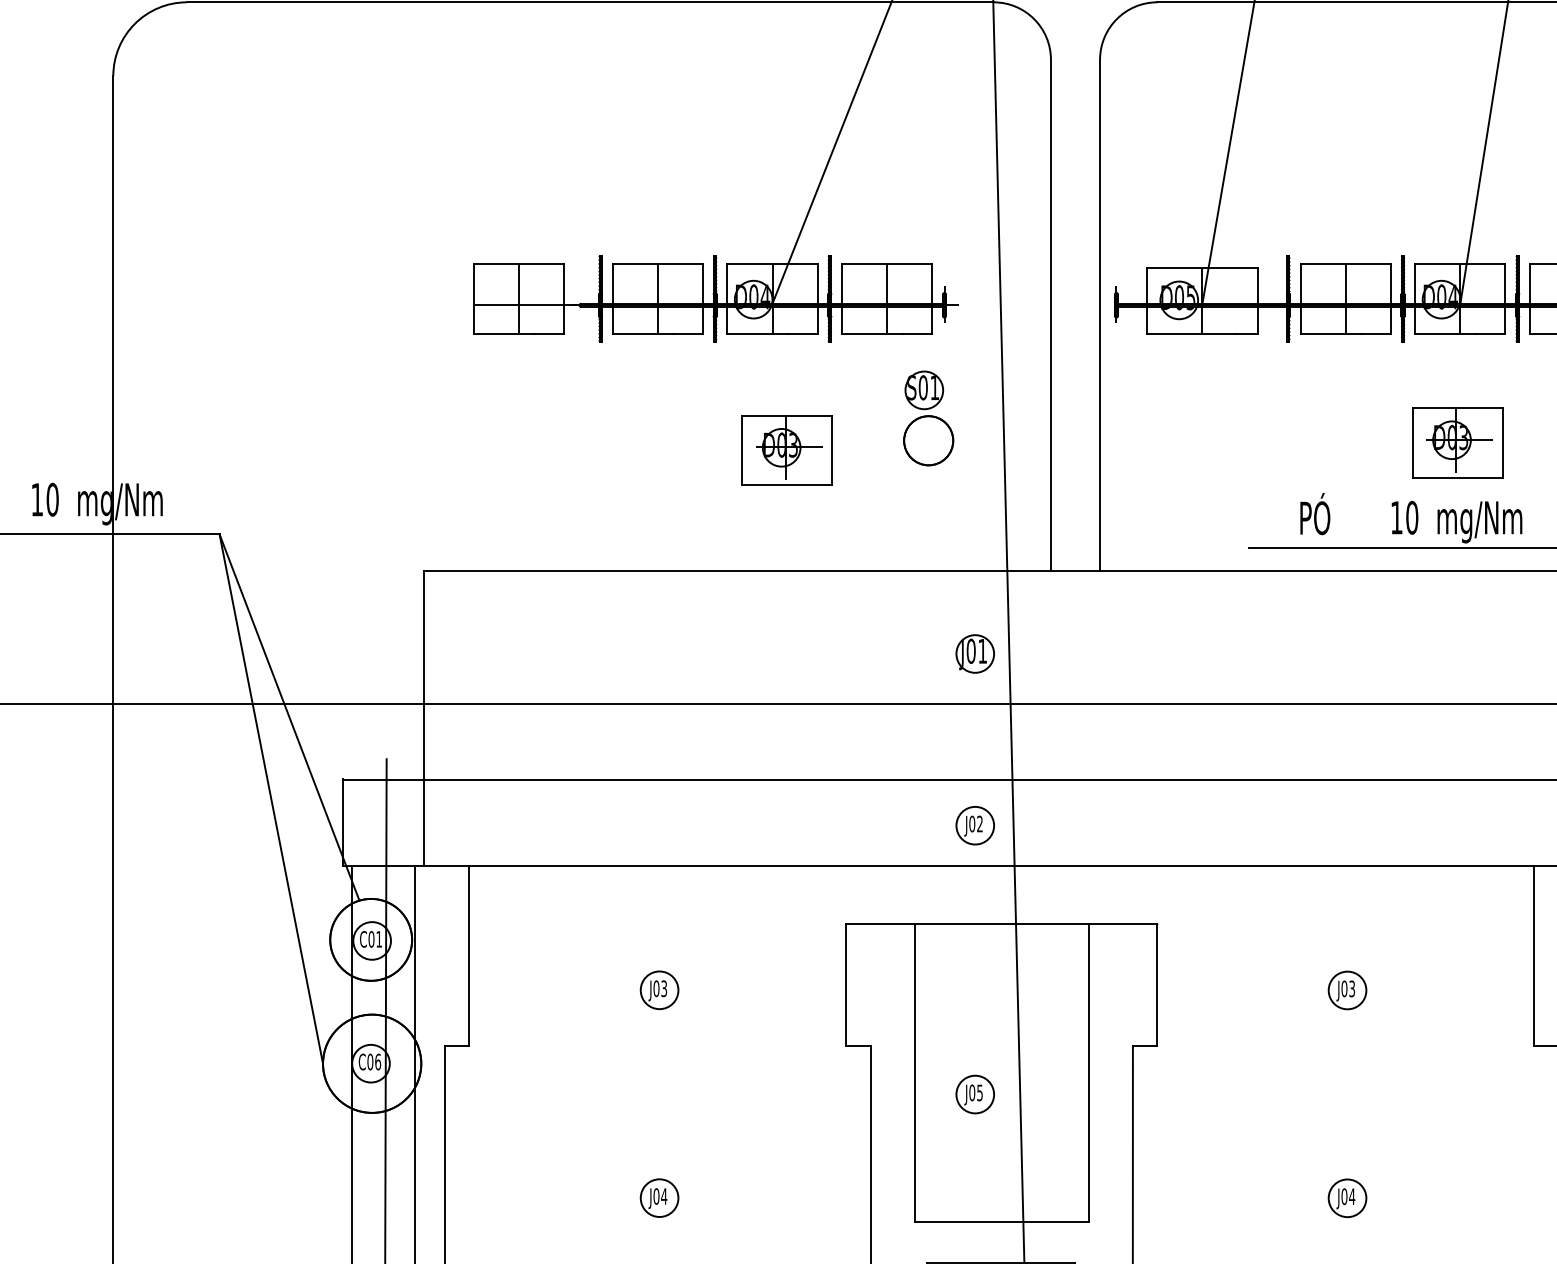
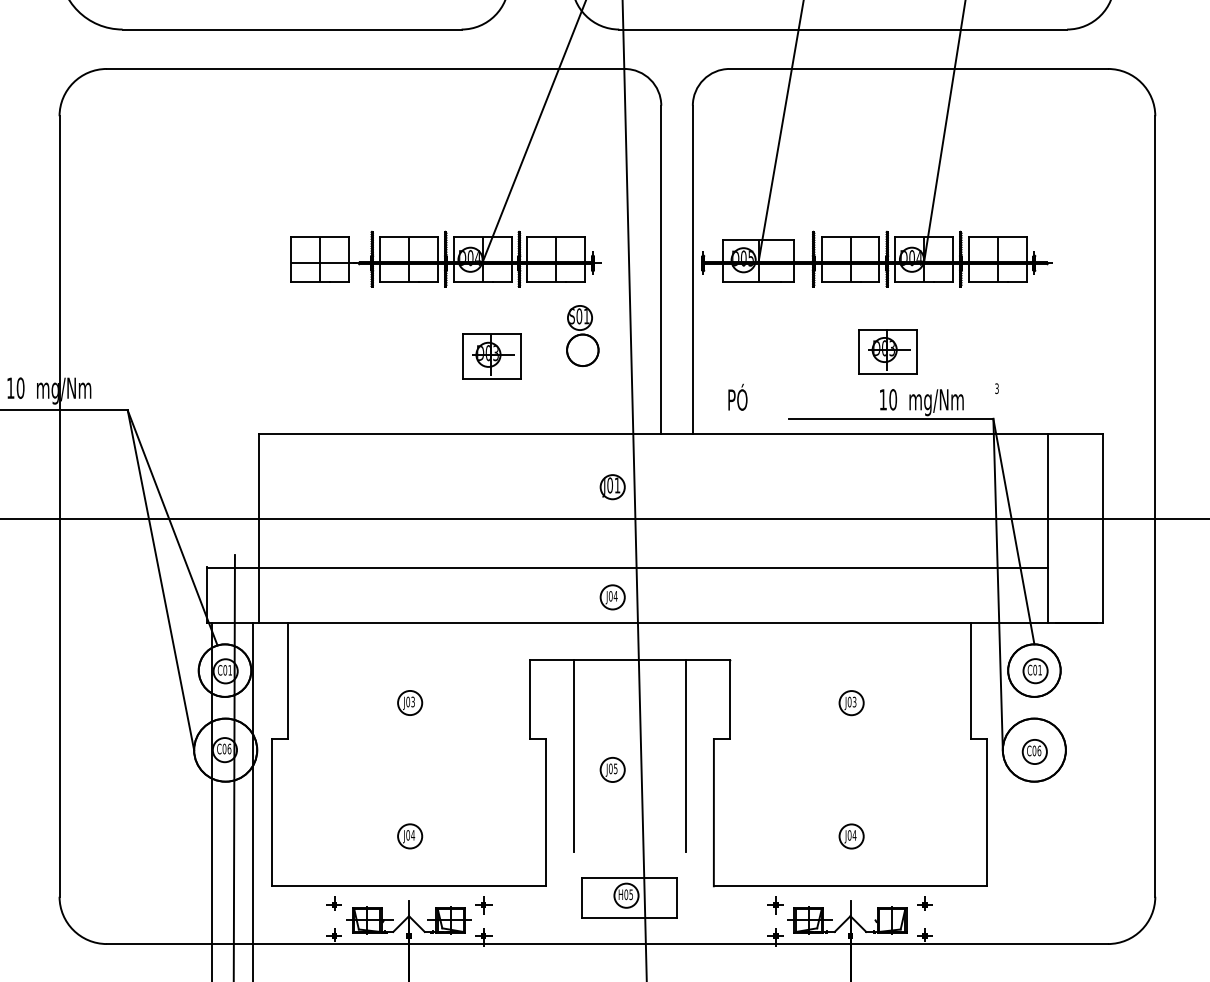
part: (1456, 442) -> (887, 351), moved
text: (1314, 512) -> (737, 396), moved
text: (979, 824) -> (615, 596), J02 -> J04
line: (1001, 1221) -> (629, 851), removed

